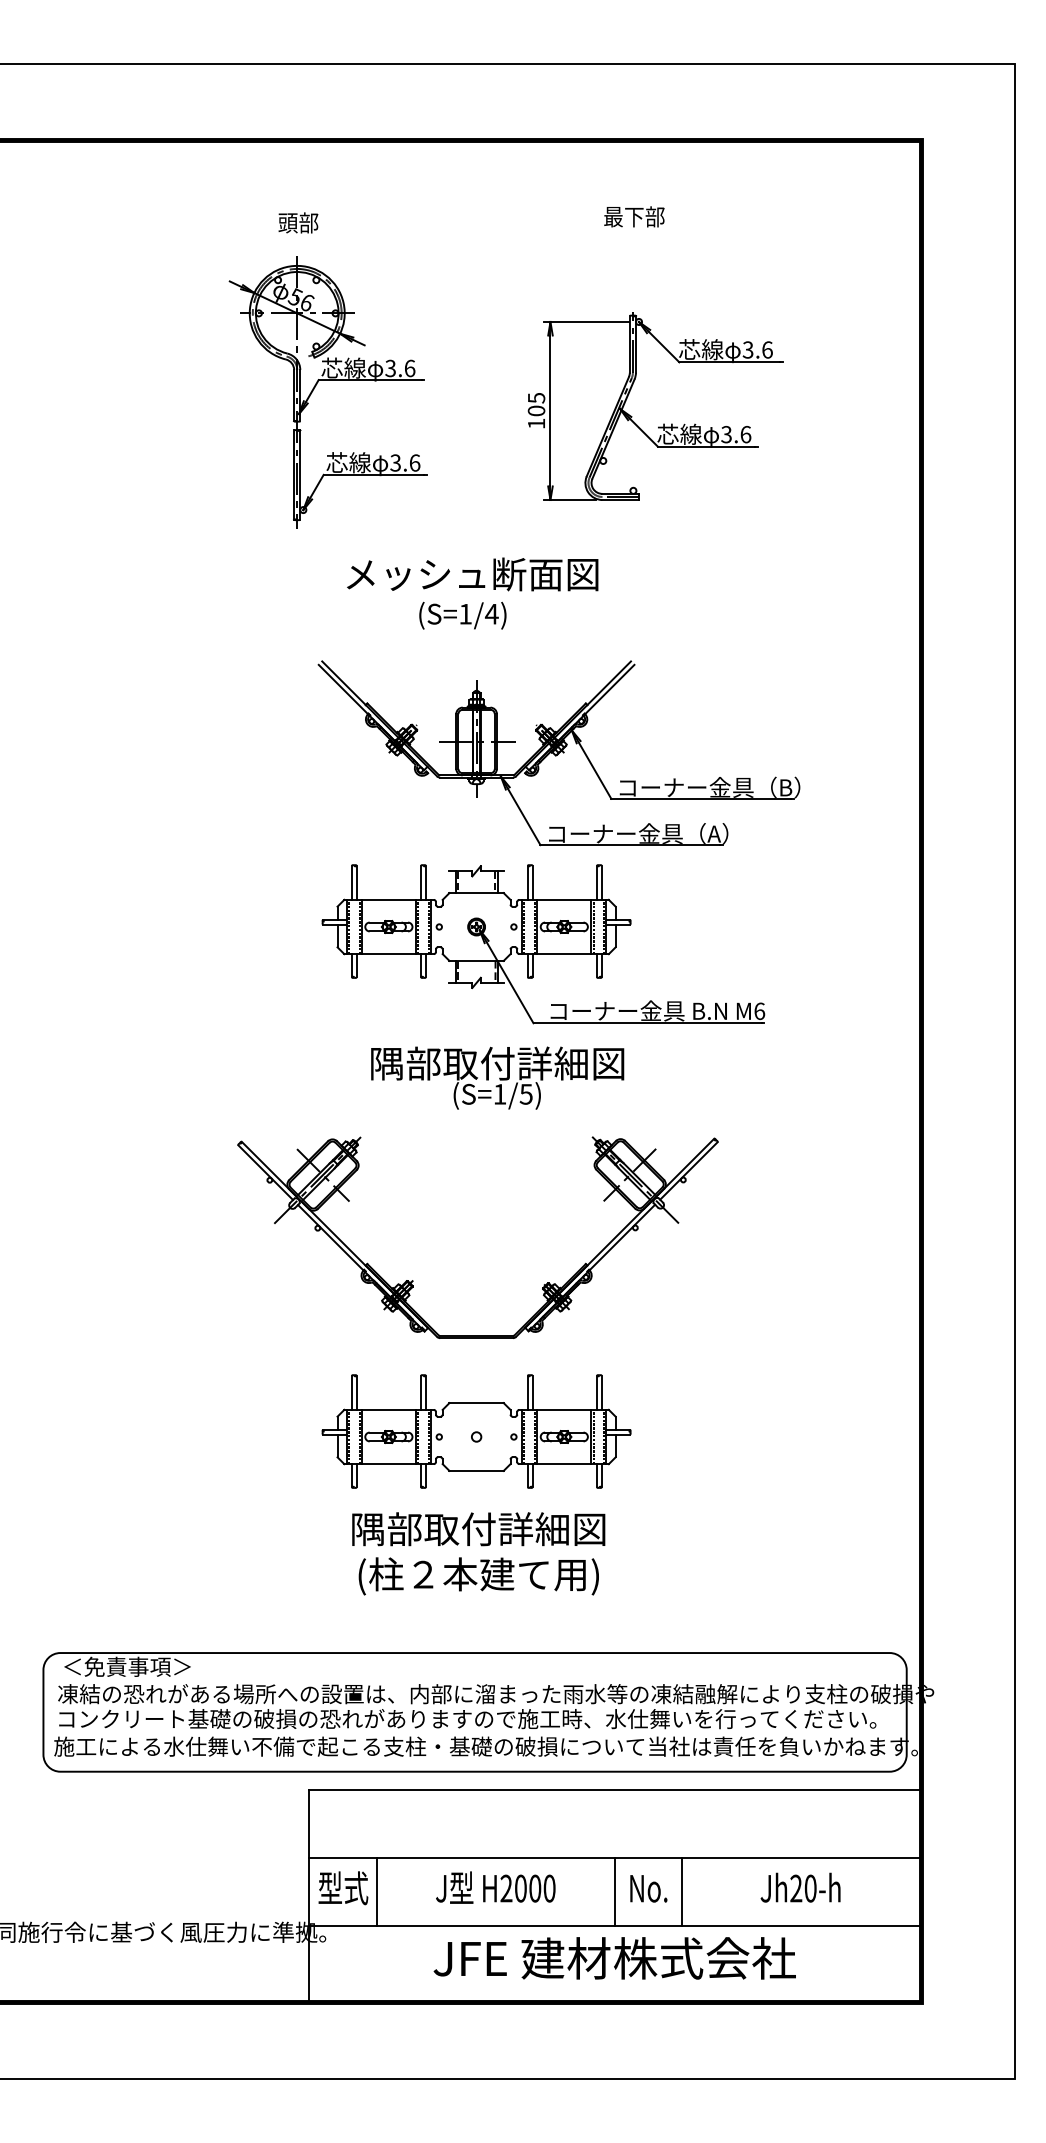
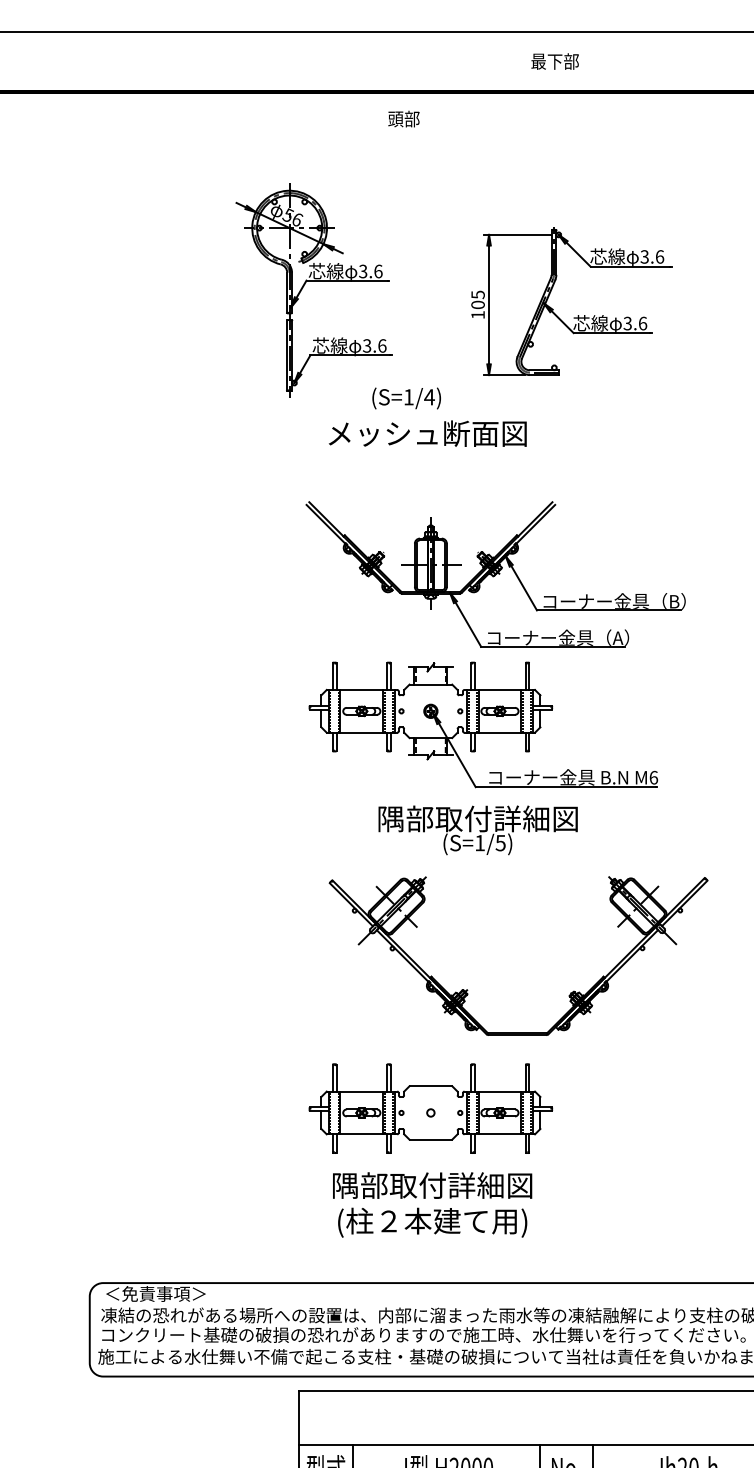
text: (634, 216) -> (555, 61), moved
text: (298, 222) -> (404, 118), moved
text: (462, 615) -> (406, 398), moved
text: (497, 1077) -> (478, 829), moved
part: (413, 1280) -> (467, 989), moved

